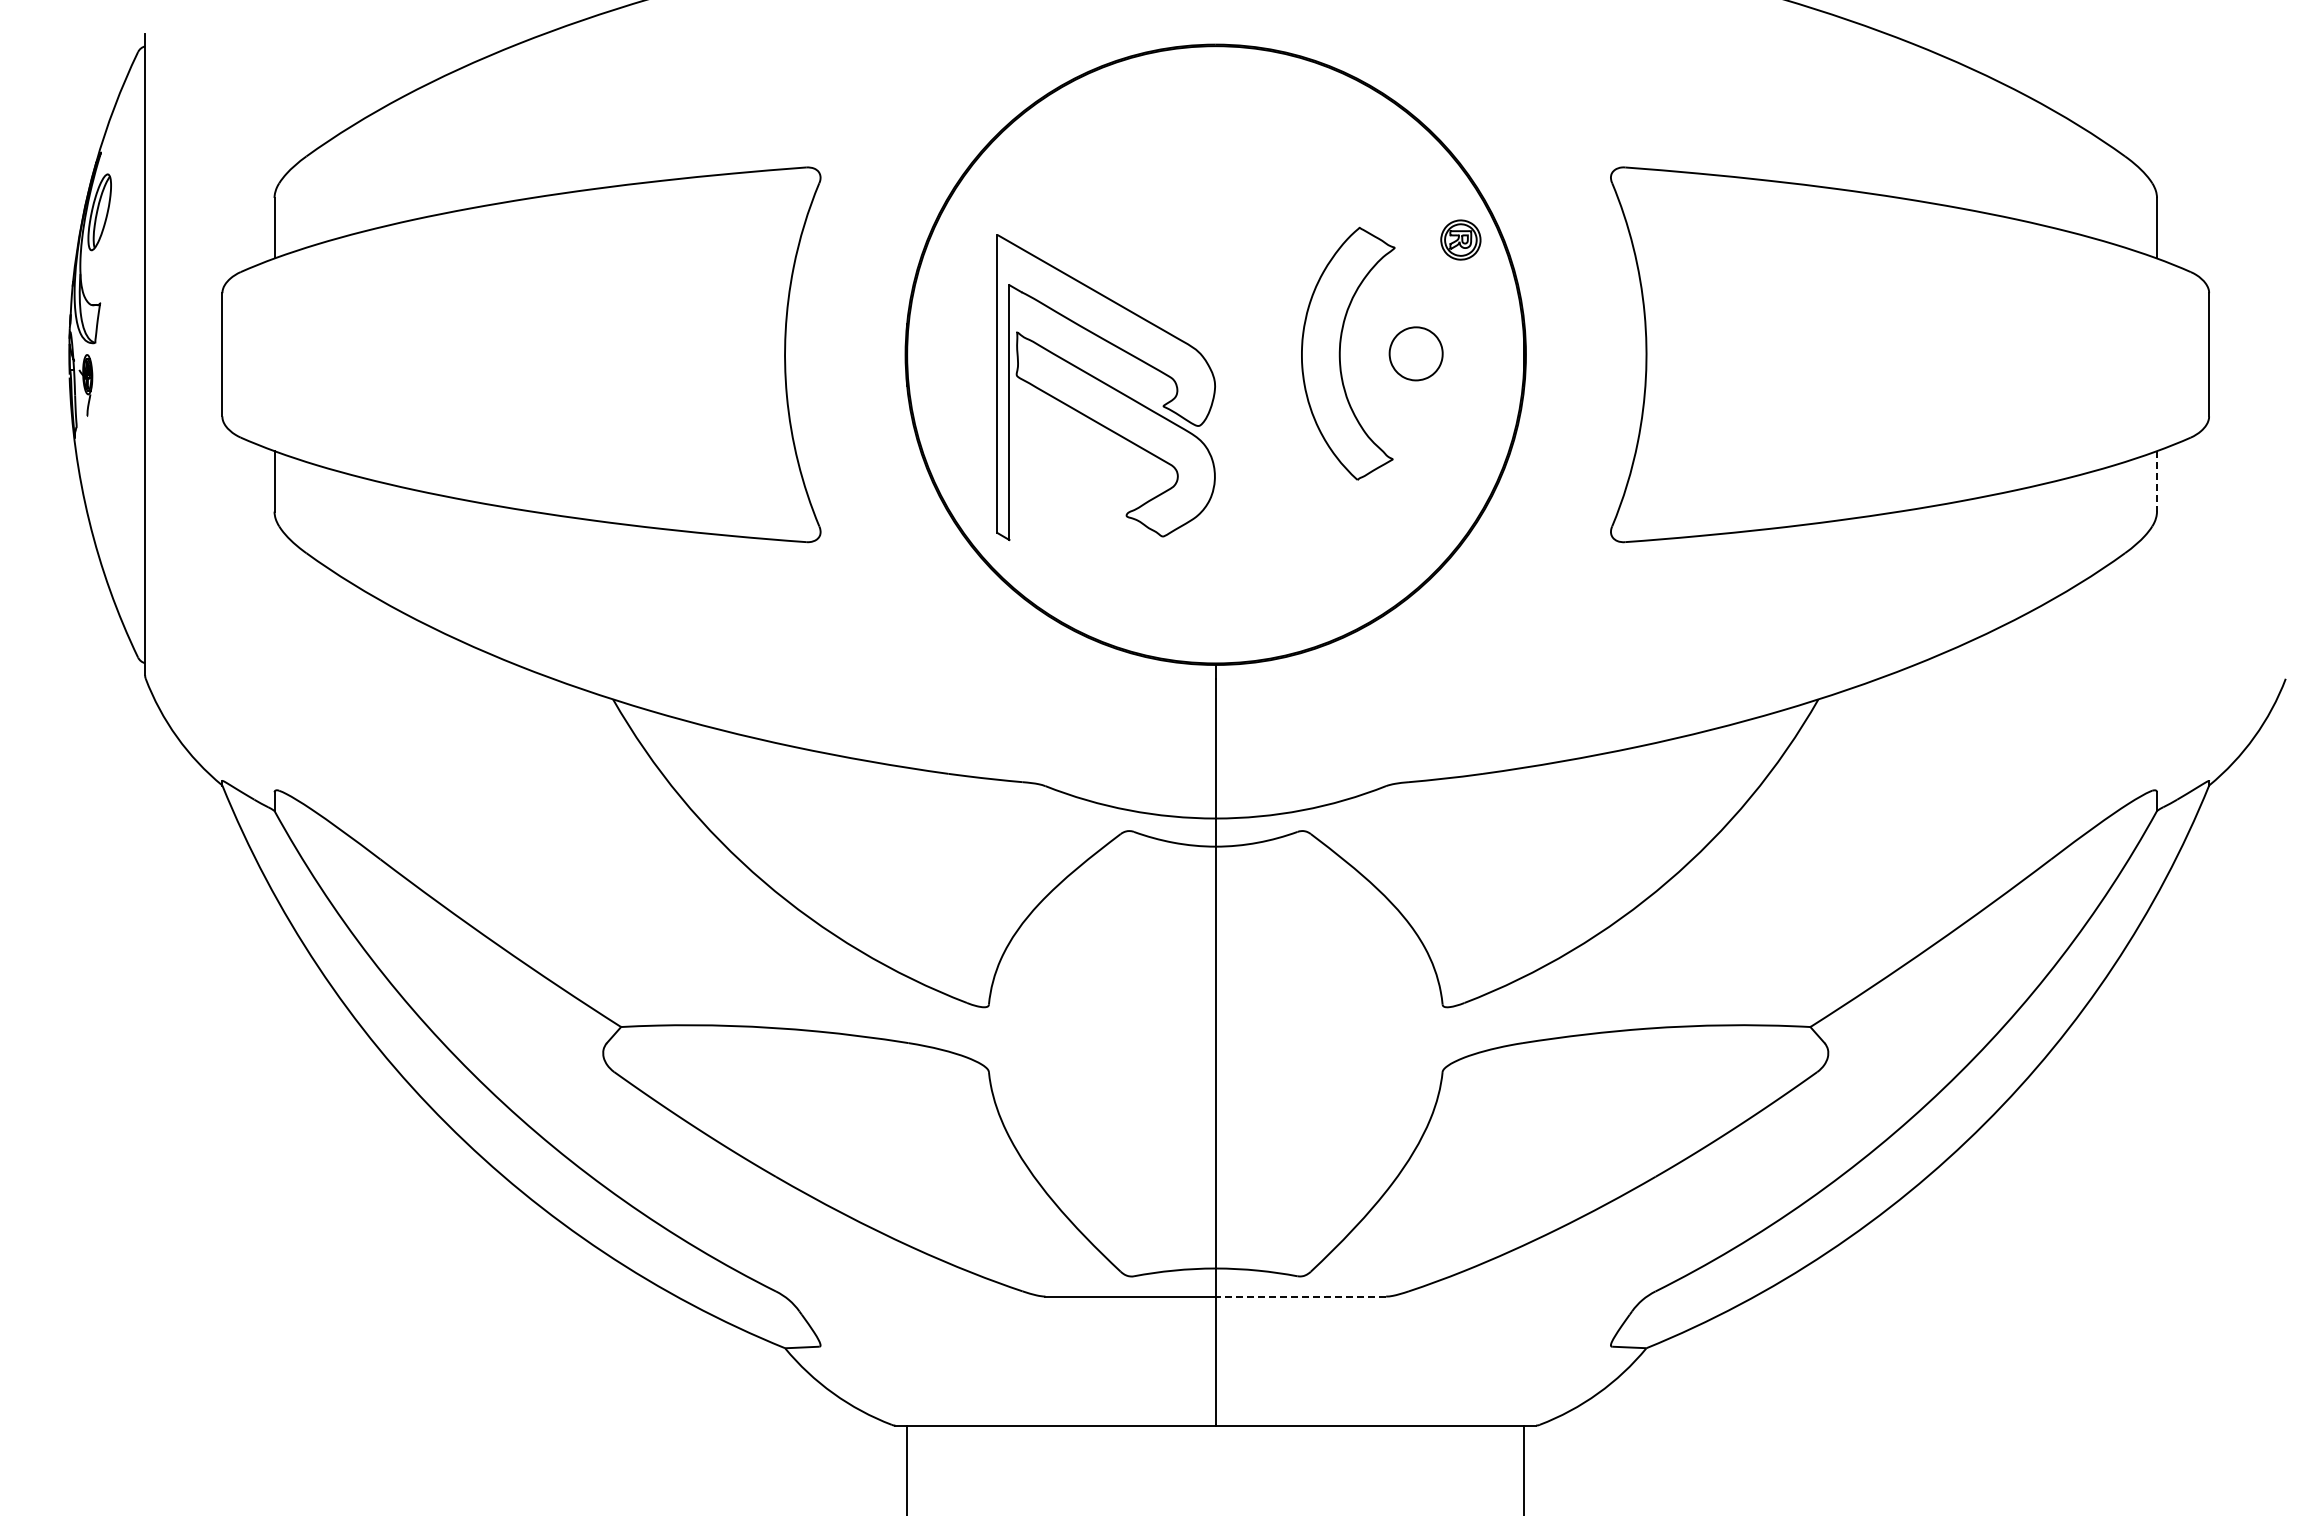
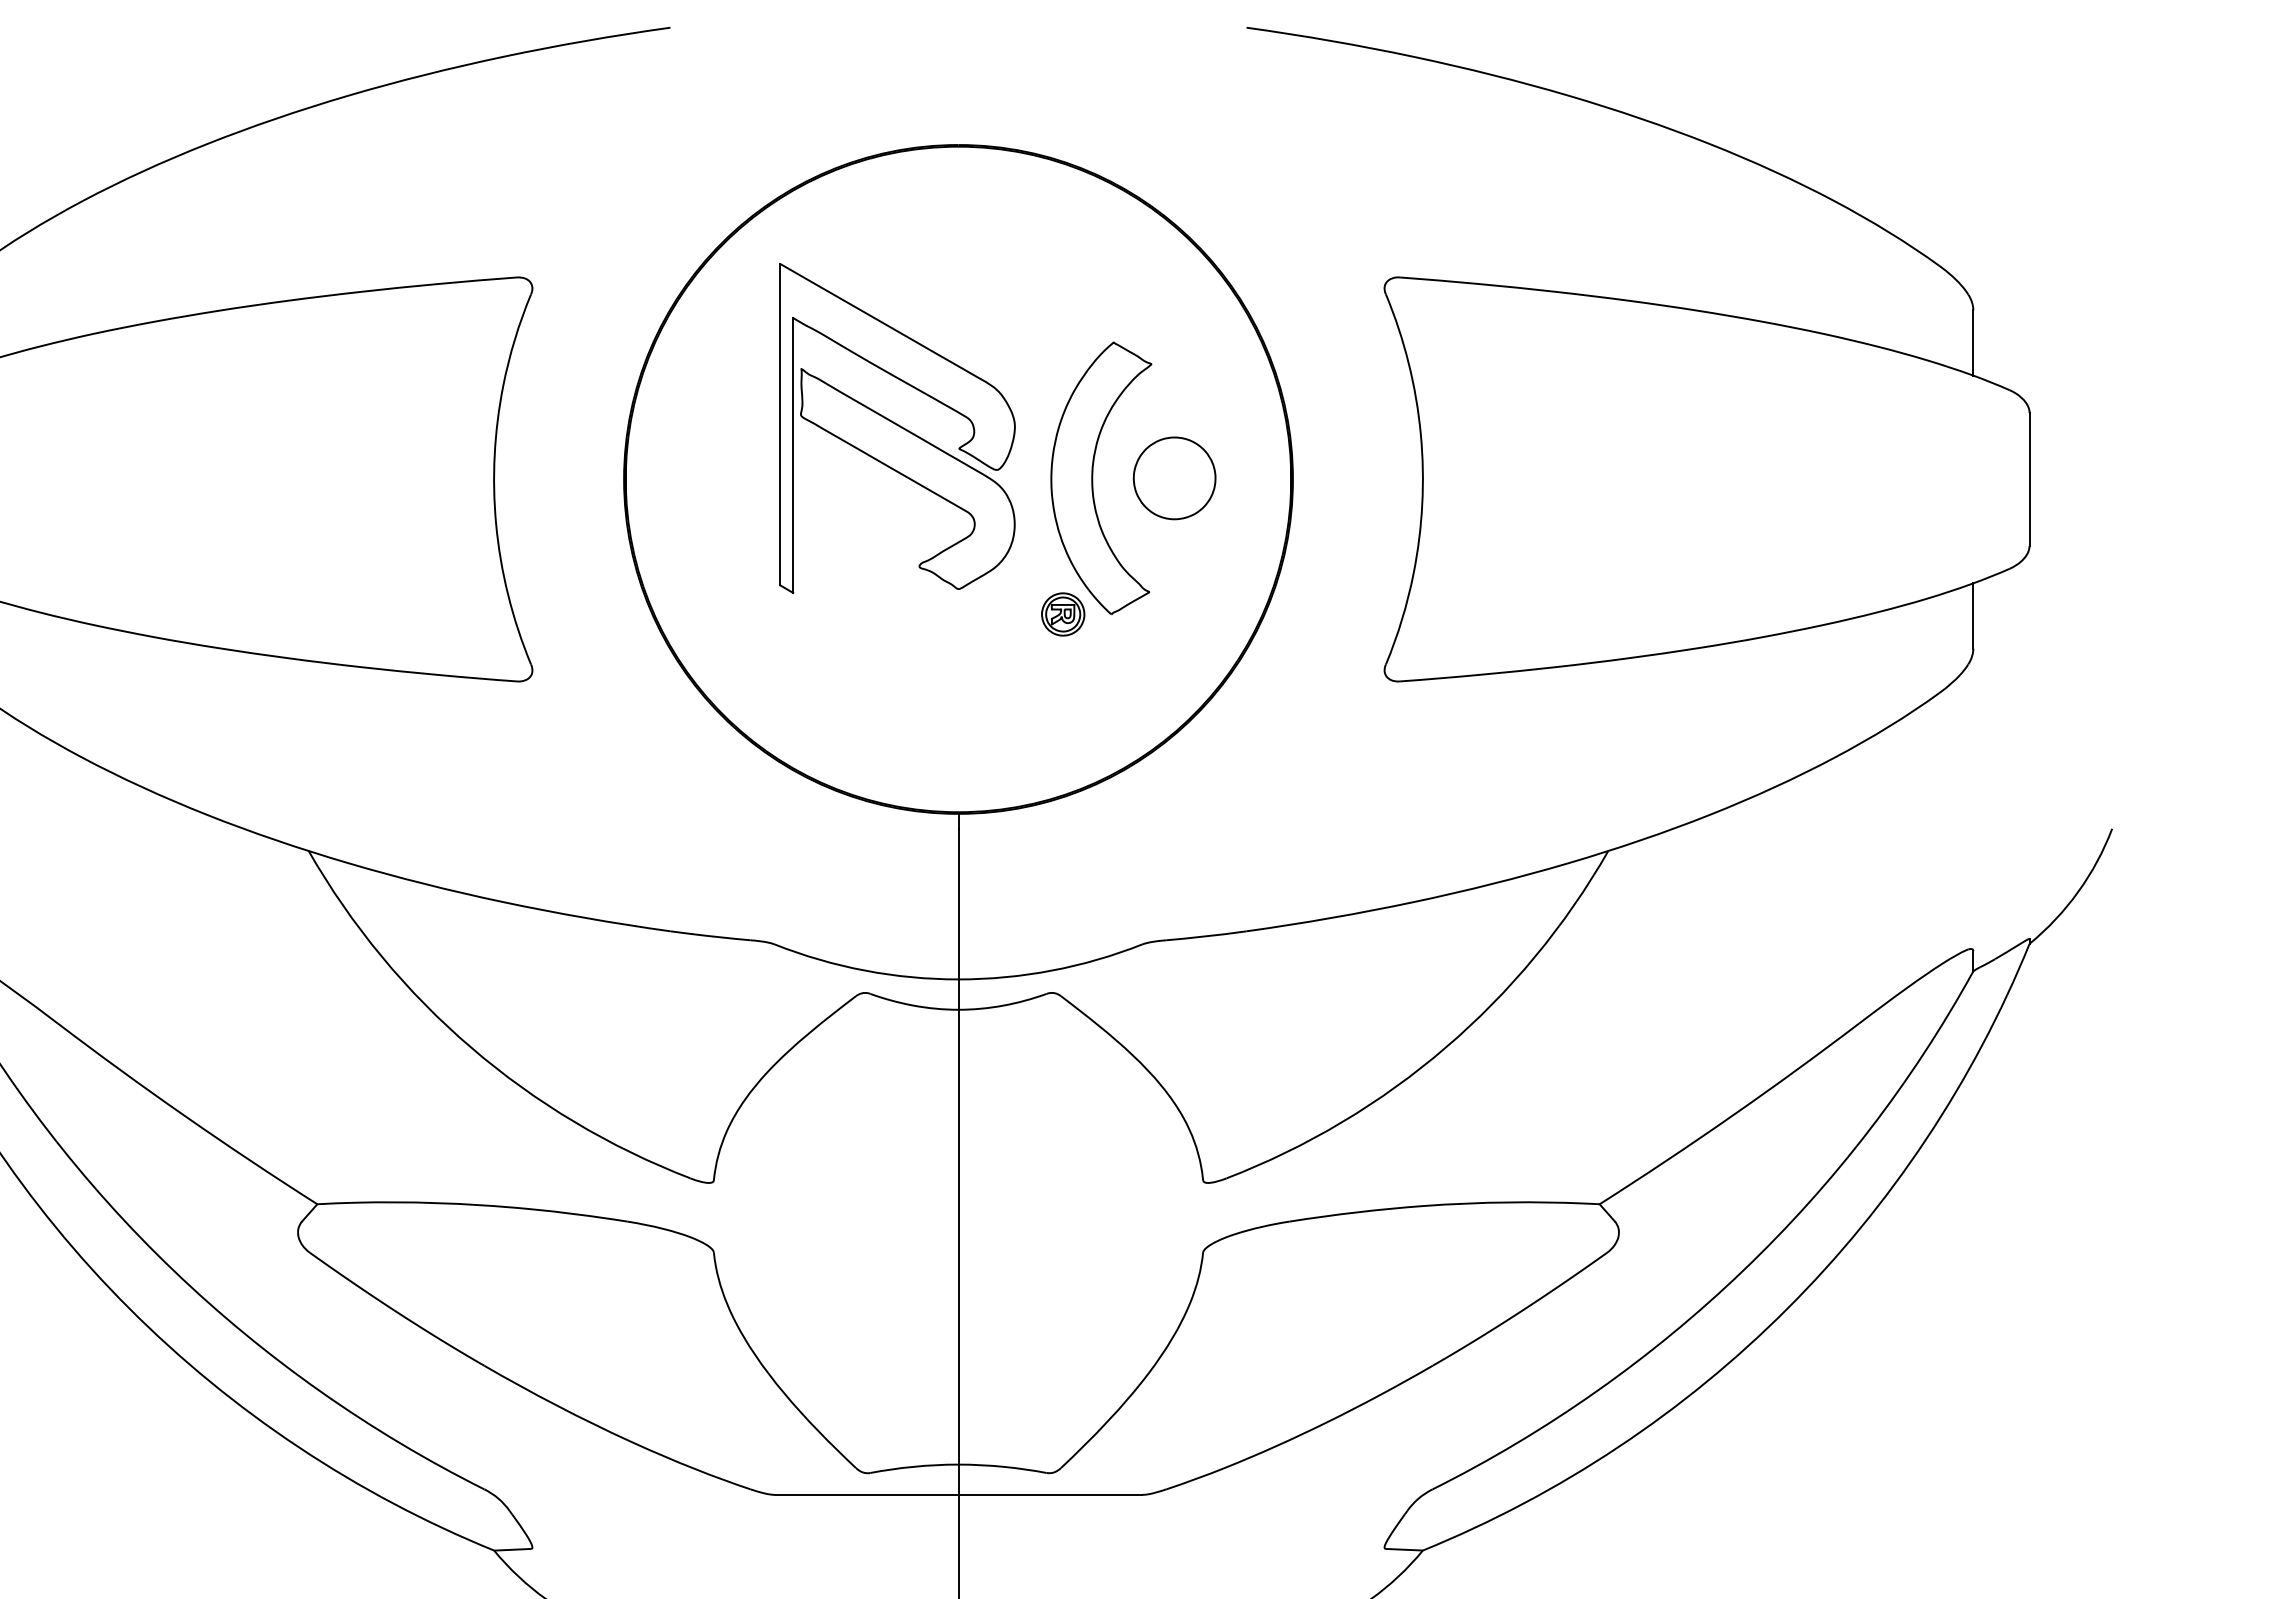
part: (1460, 239) -> (1062, 613), moved
part: (1415, 353) -> (1173, 478), size x1.43
part: (1105, 387) -> (896, 428), moved
line: (2157, 481) -> (1973, 616), dashed -> solid
line: (1300, 1296) -> (1049, 1494), dashed -> solid

